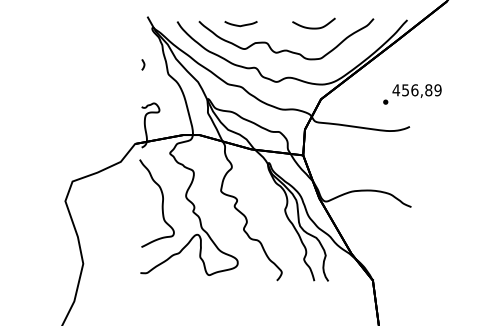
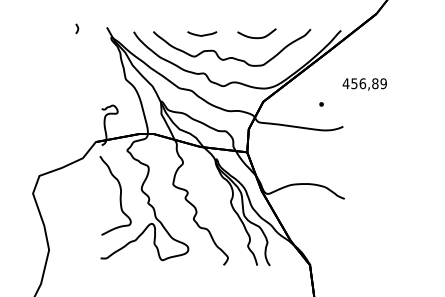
curve: (241, 24) -> (202, 34), moved
curve: (143, 64) -> (77, 28), moved
text: (416, 91) -> (364, 84), moved

